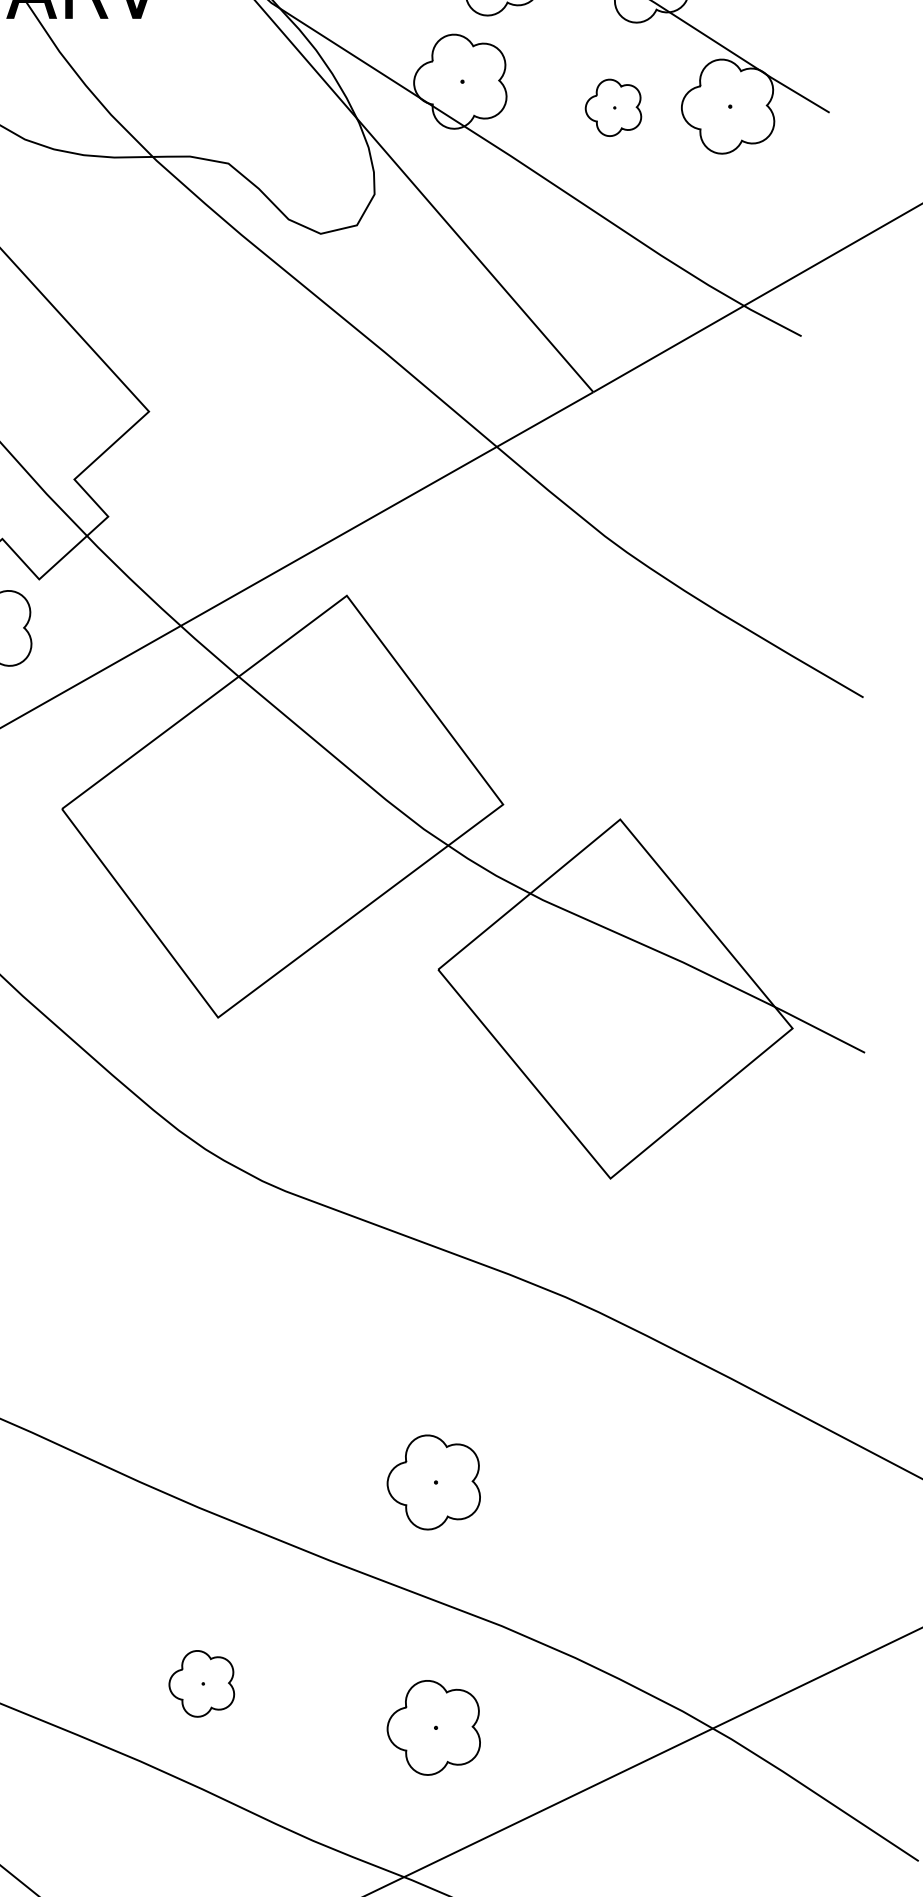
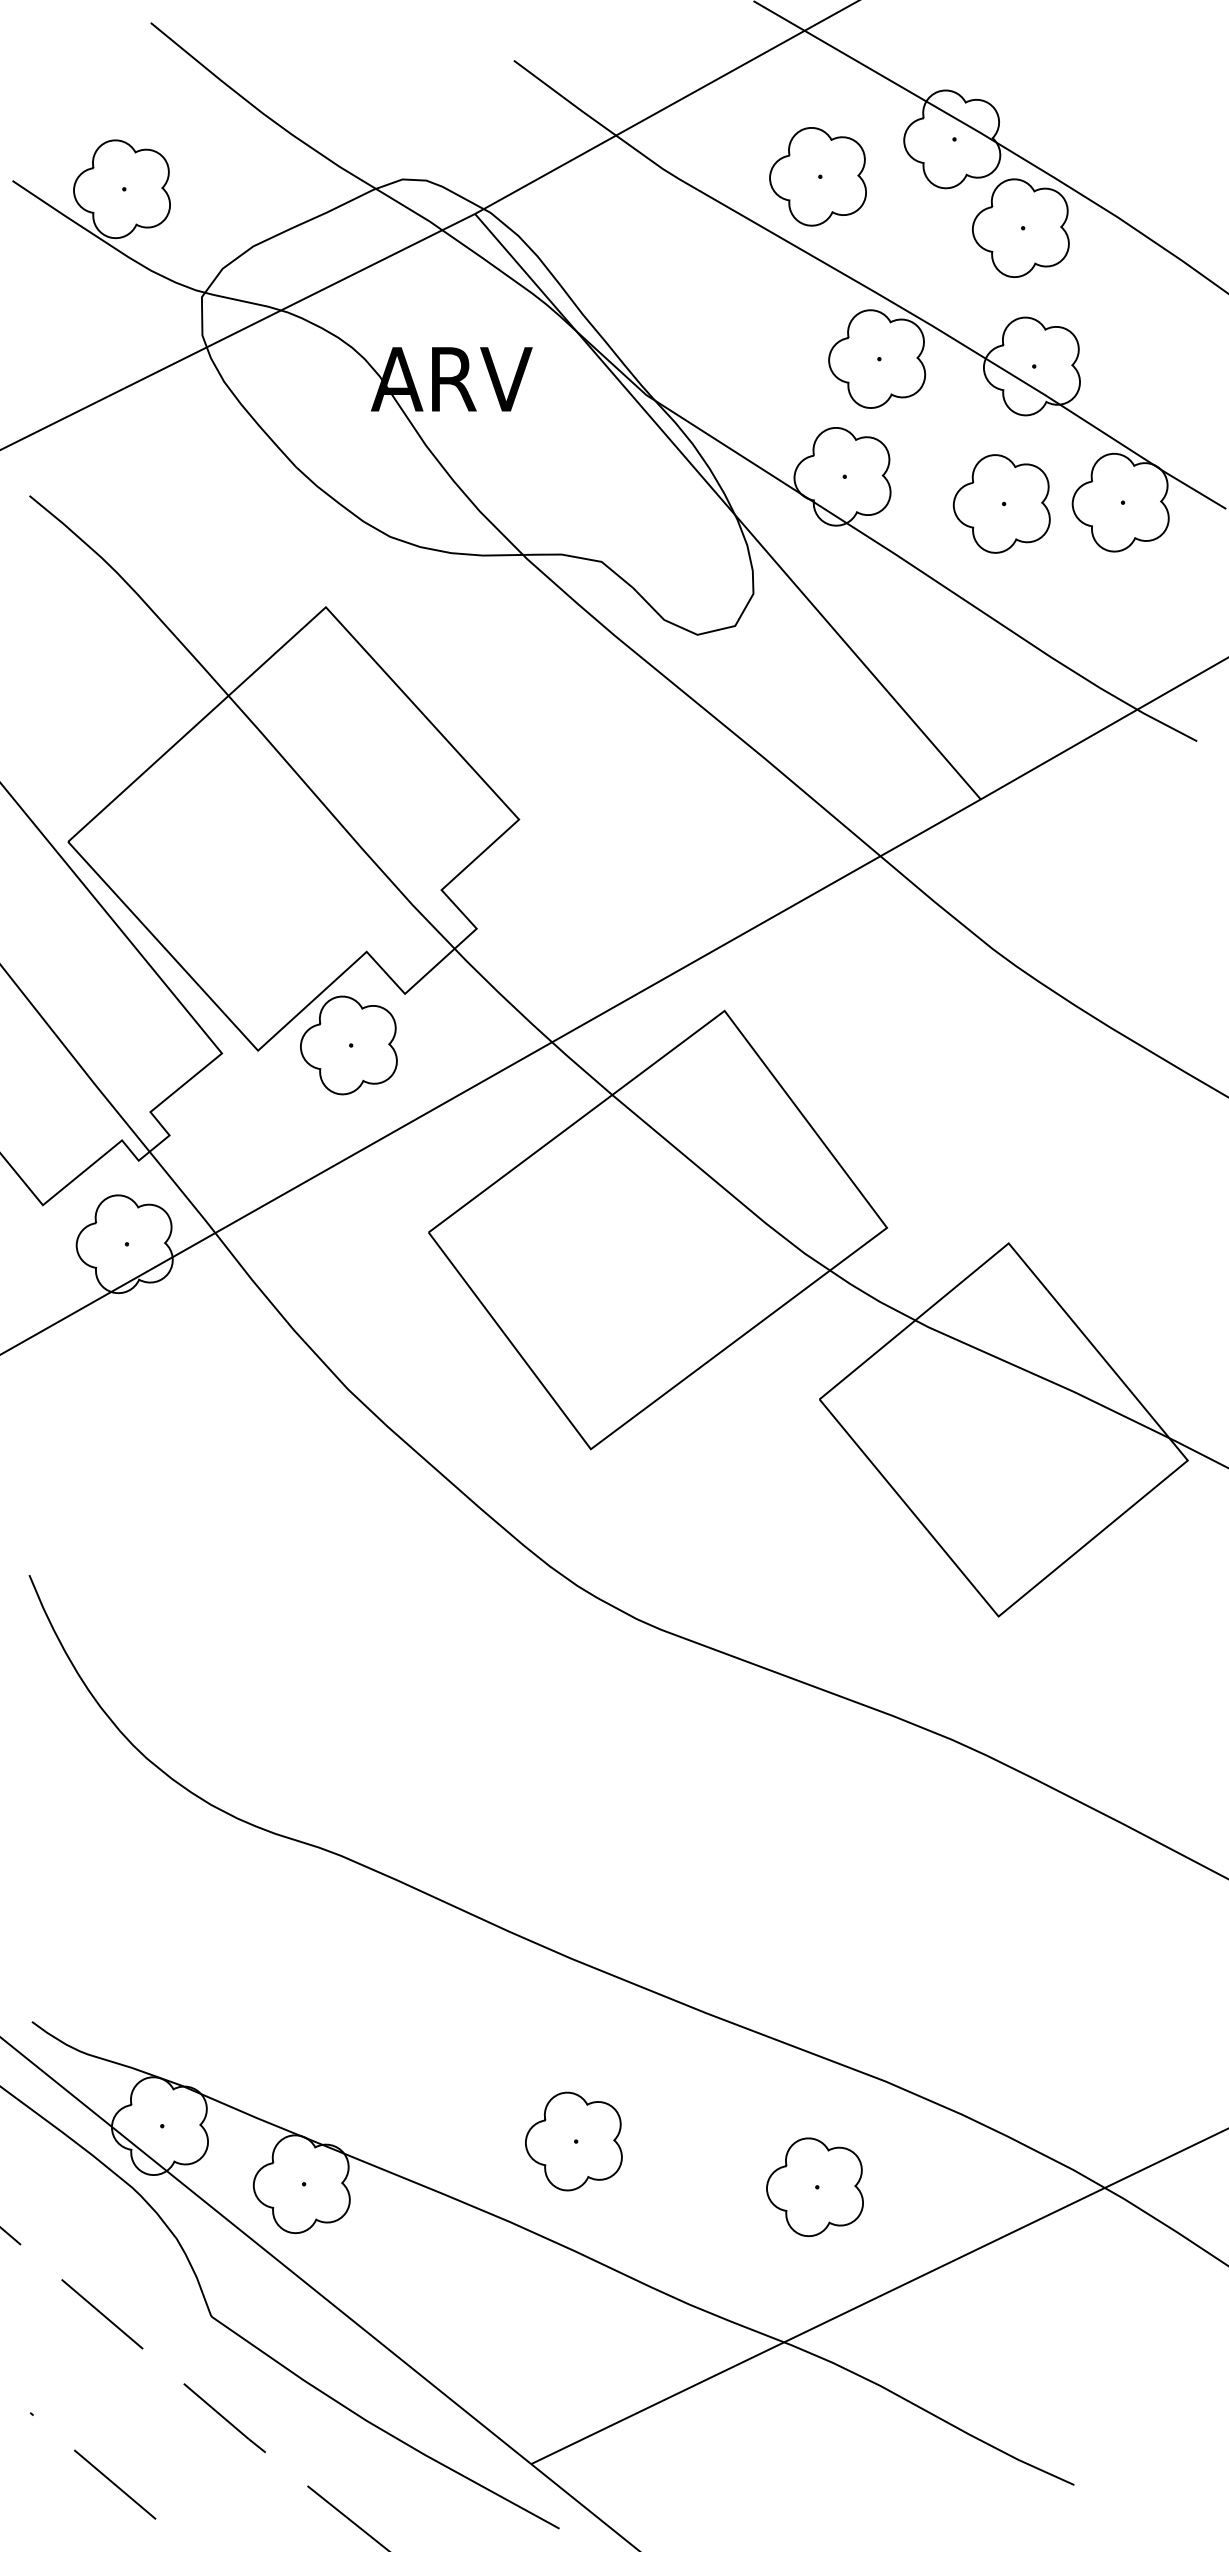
part: (613, 107) -> (1001, 503), size x1.67
part: (433, 1482) -> (814, 1932), removed
part: (201, 1683) -> (573, 2141), size x1.43

